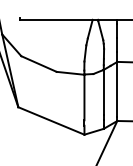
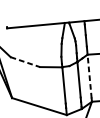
line: (39, 64) -> (25, 62), solid -> dashed
line: (117, 88) -> (89, 75), solid -> dashed

